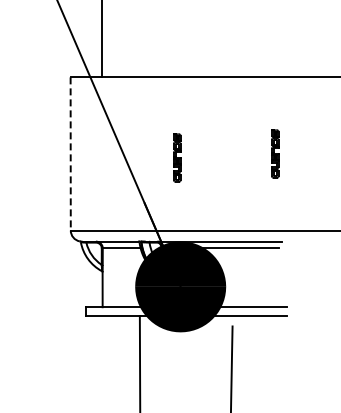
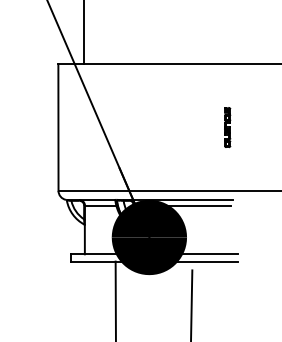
line: (70, 153) -> (58, 127), dashed -> solid
part: (177, 157) -> (146, 130), removed

